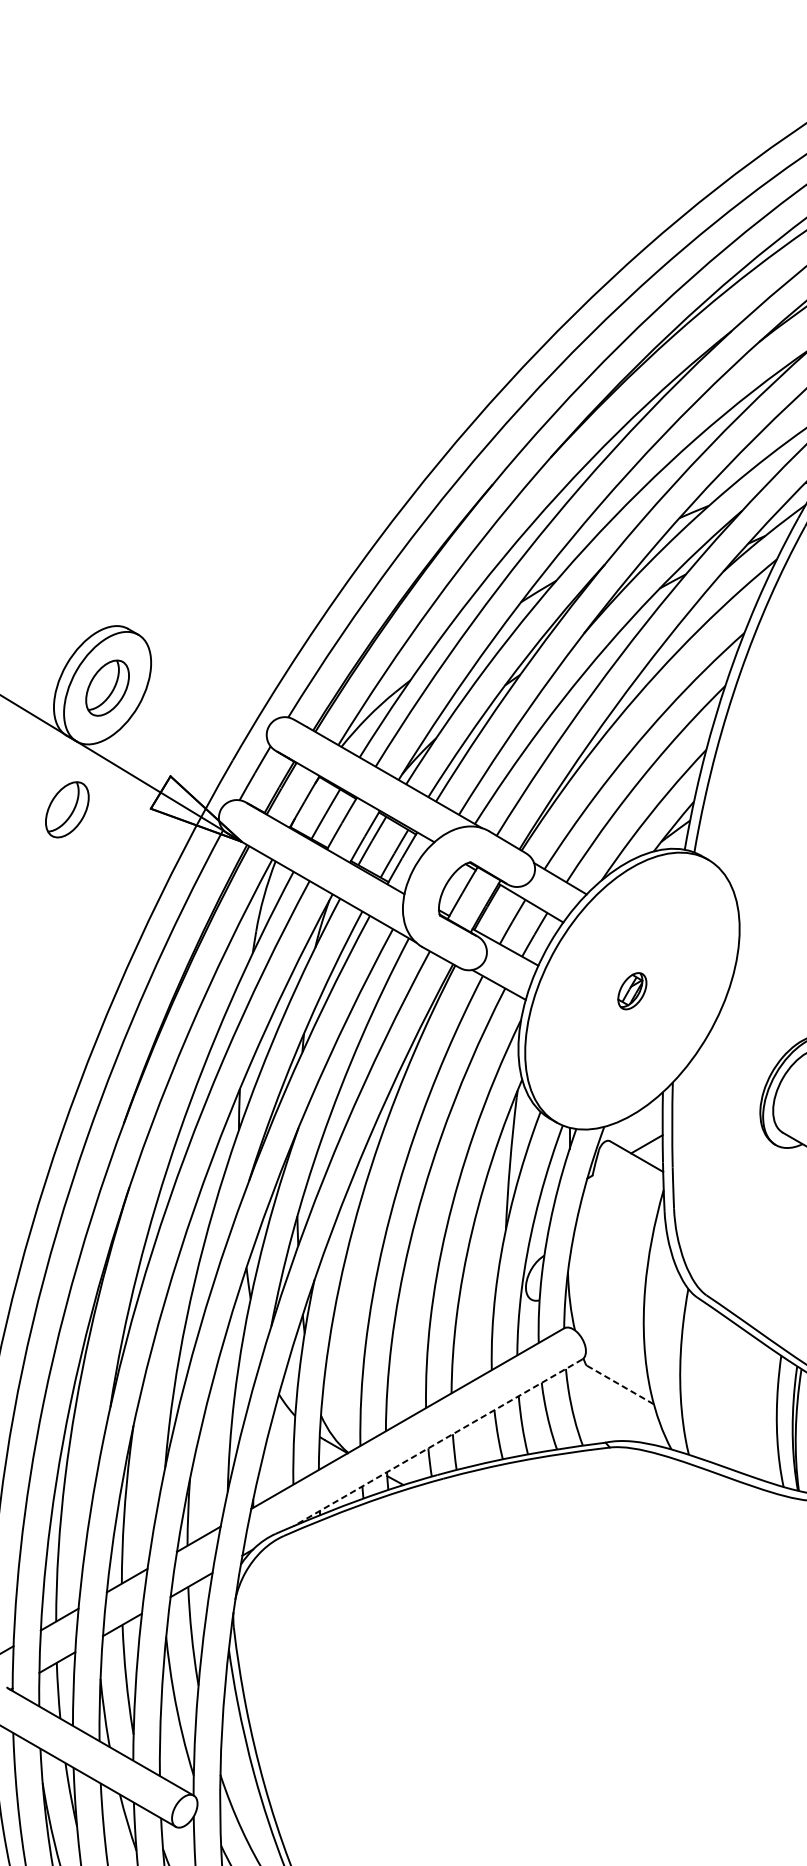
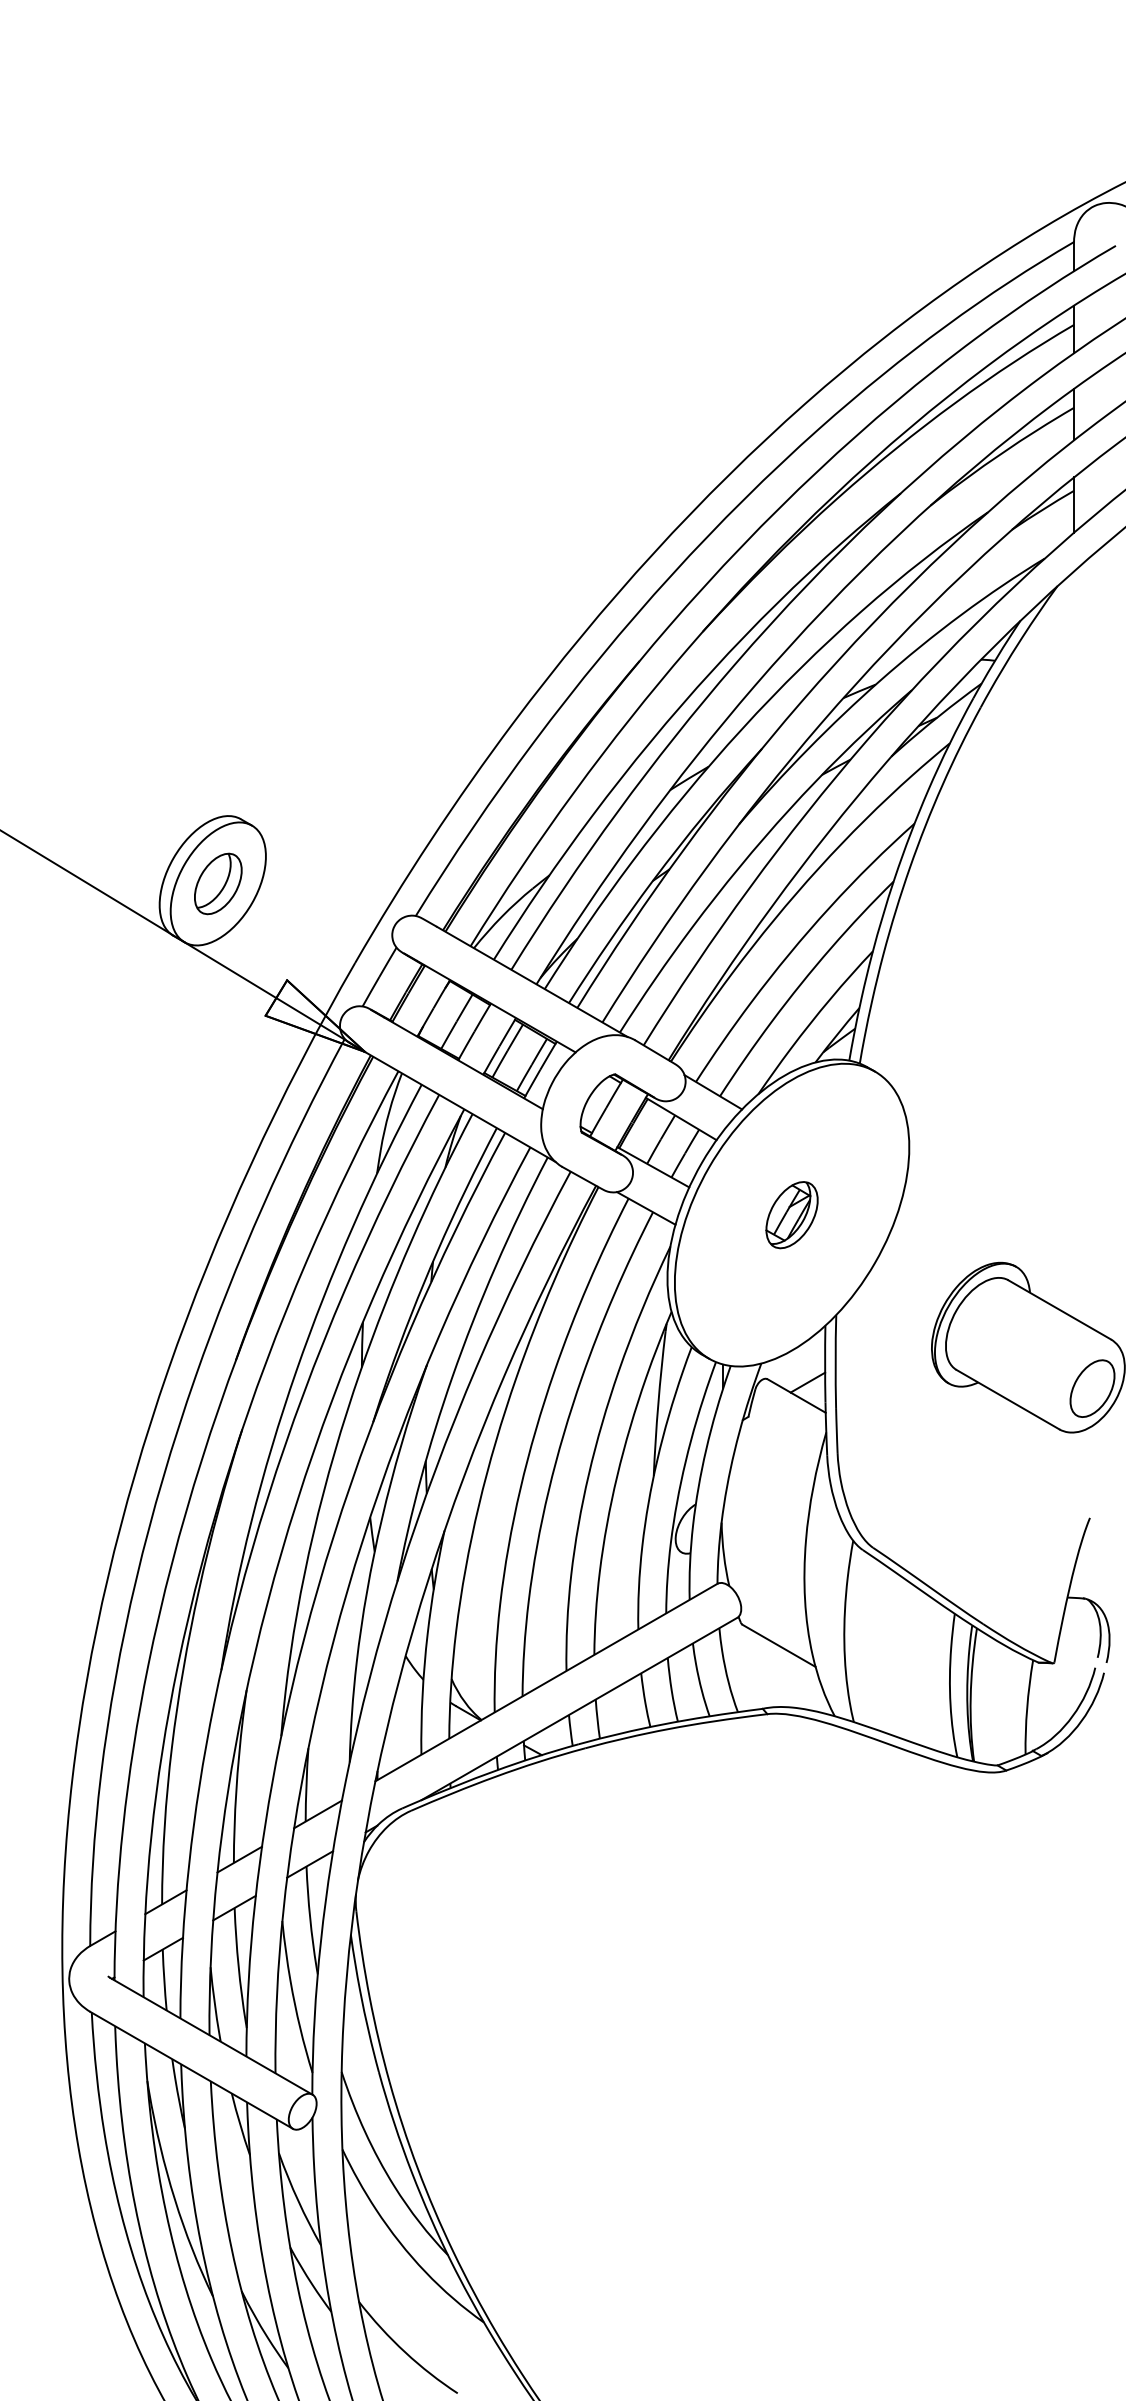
part: (67, 809) -> (174, 1016), removed
part: (631, 991) -> (791, 1215), size x1.67
line: (620, 1385) -> (779, 1646), dashed -> solid
line: (437, 1443) -> (578, 1709), dashed -> solid

